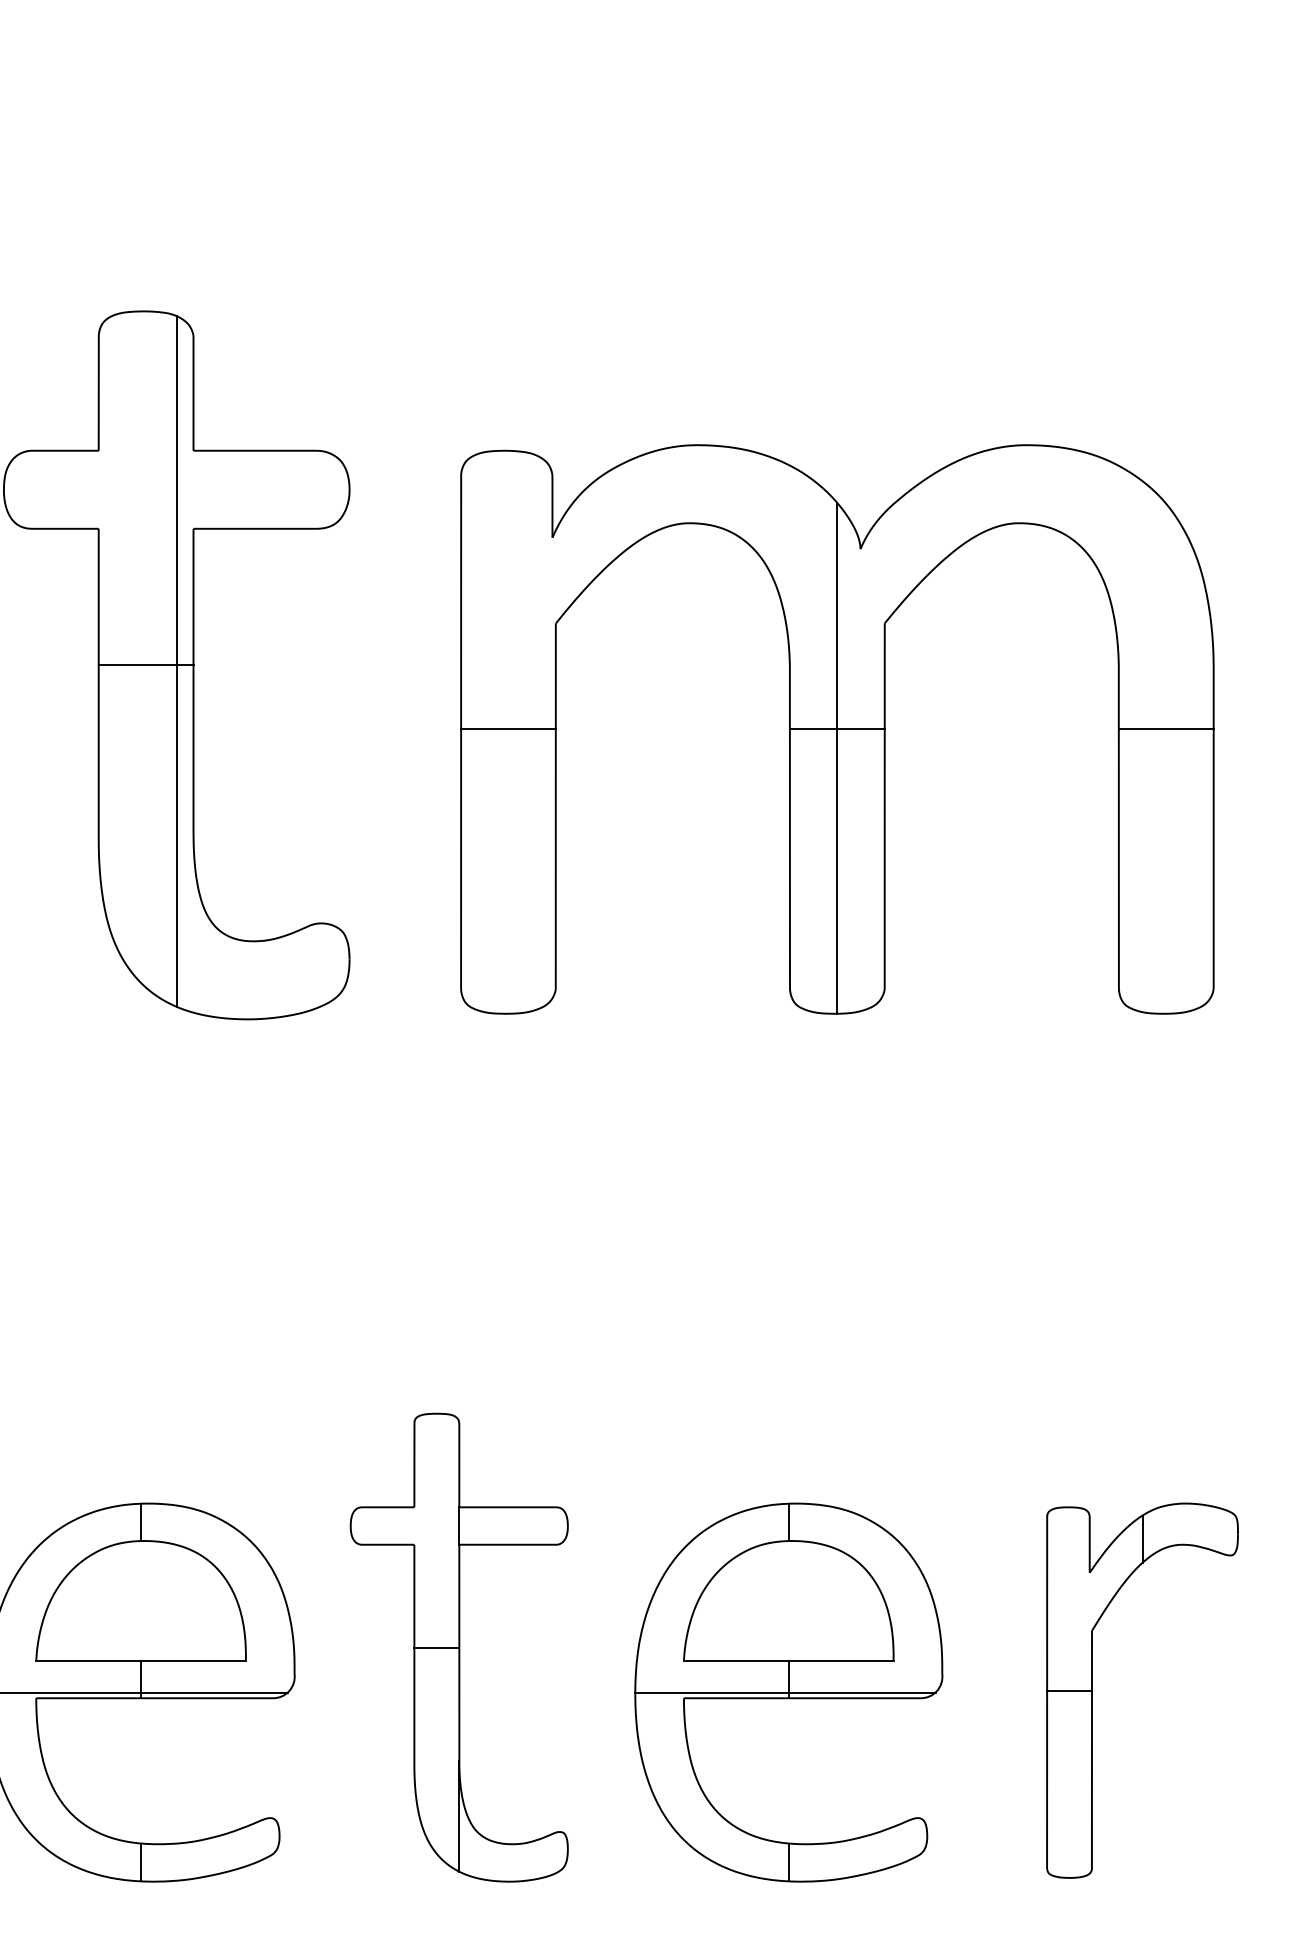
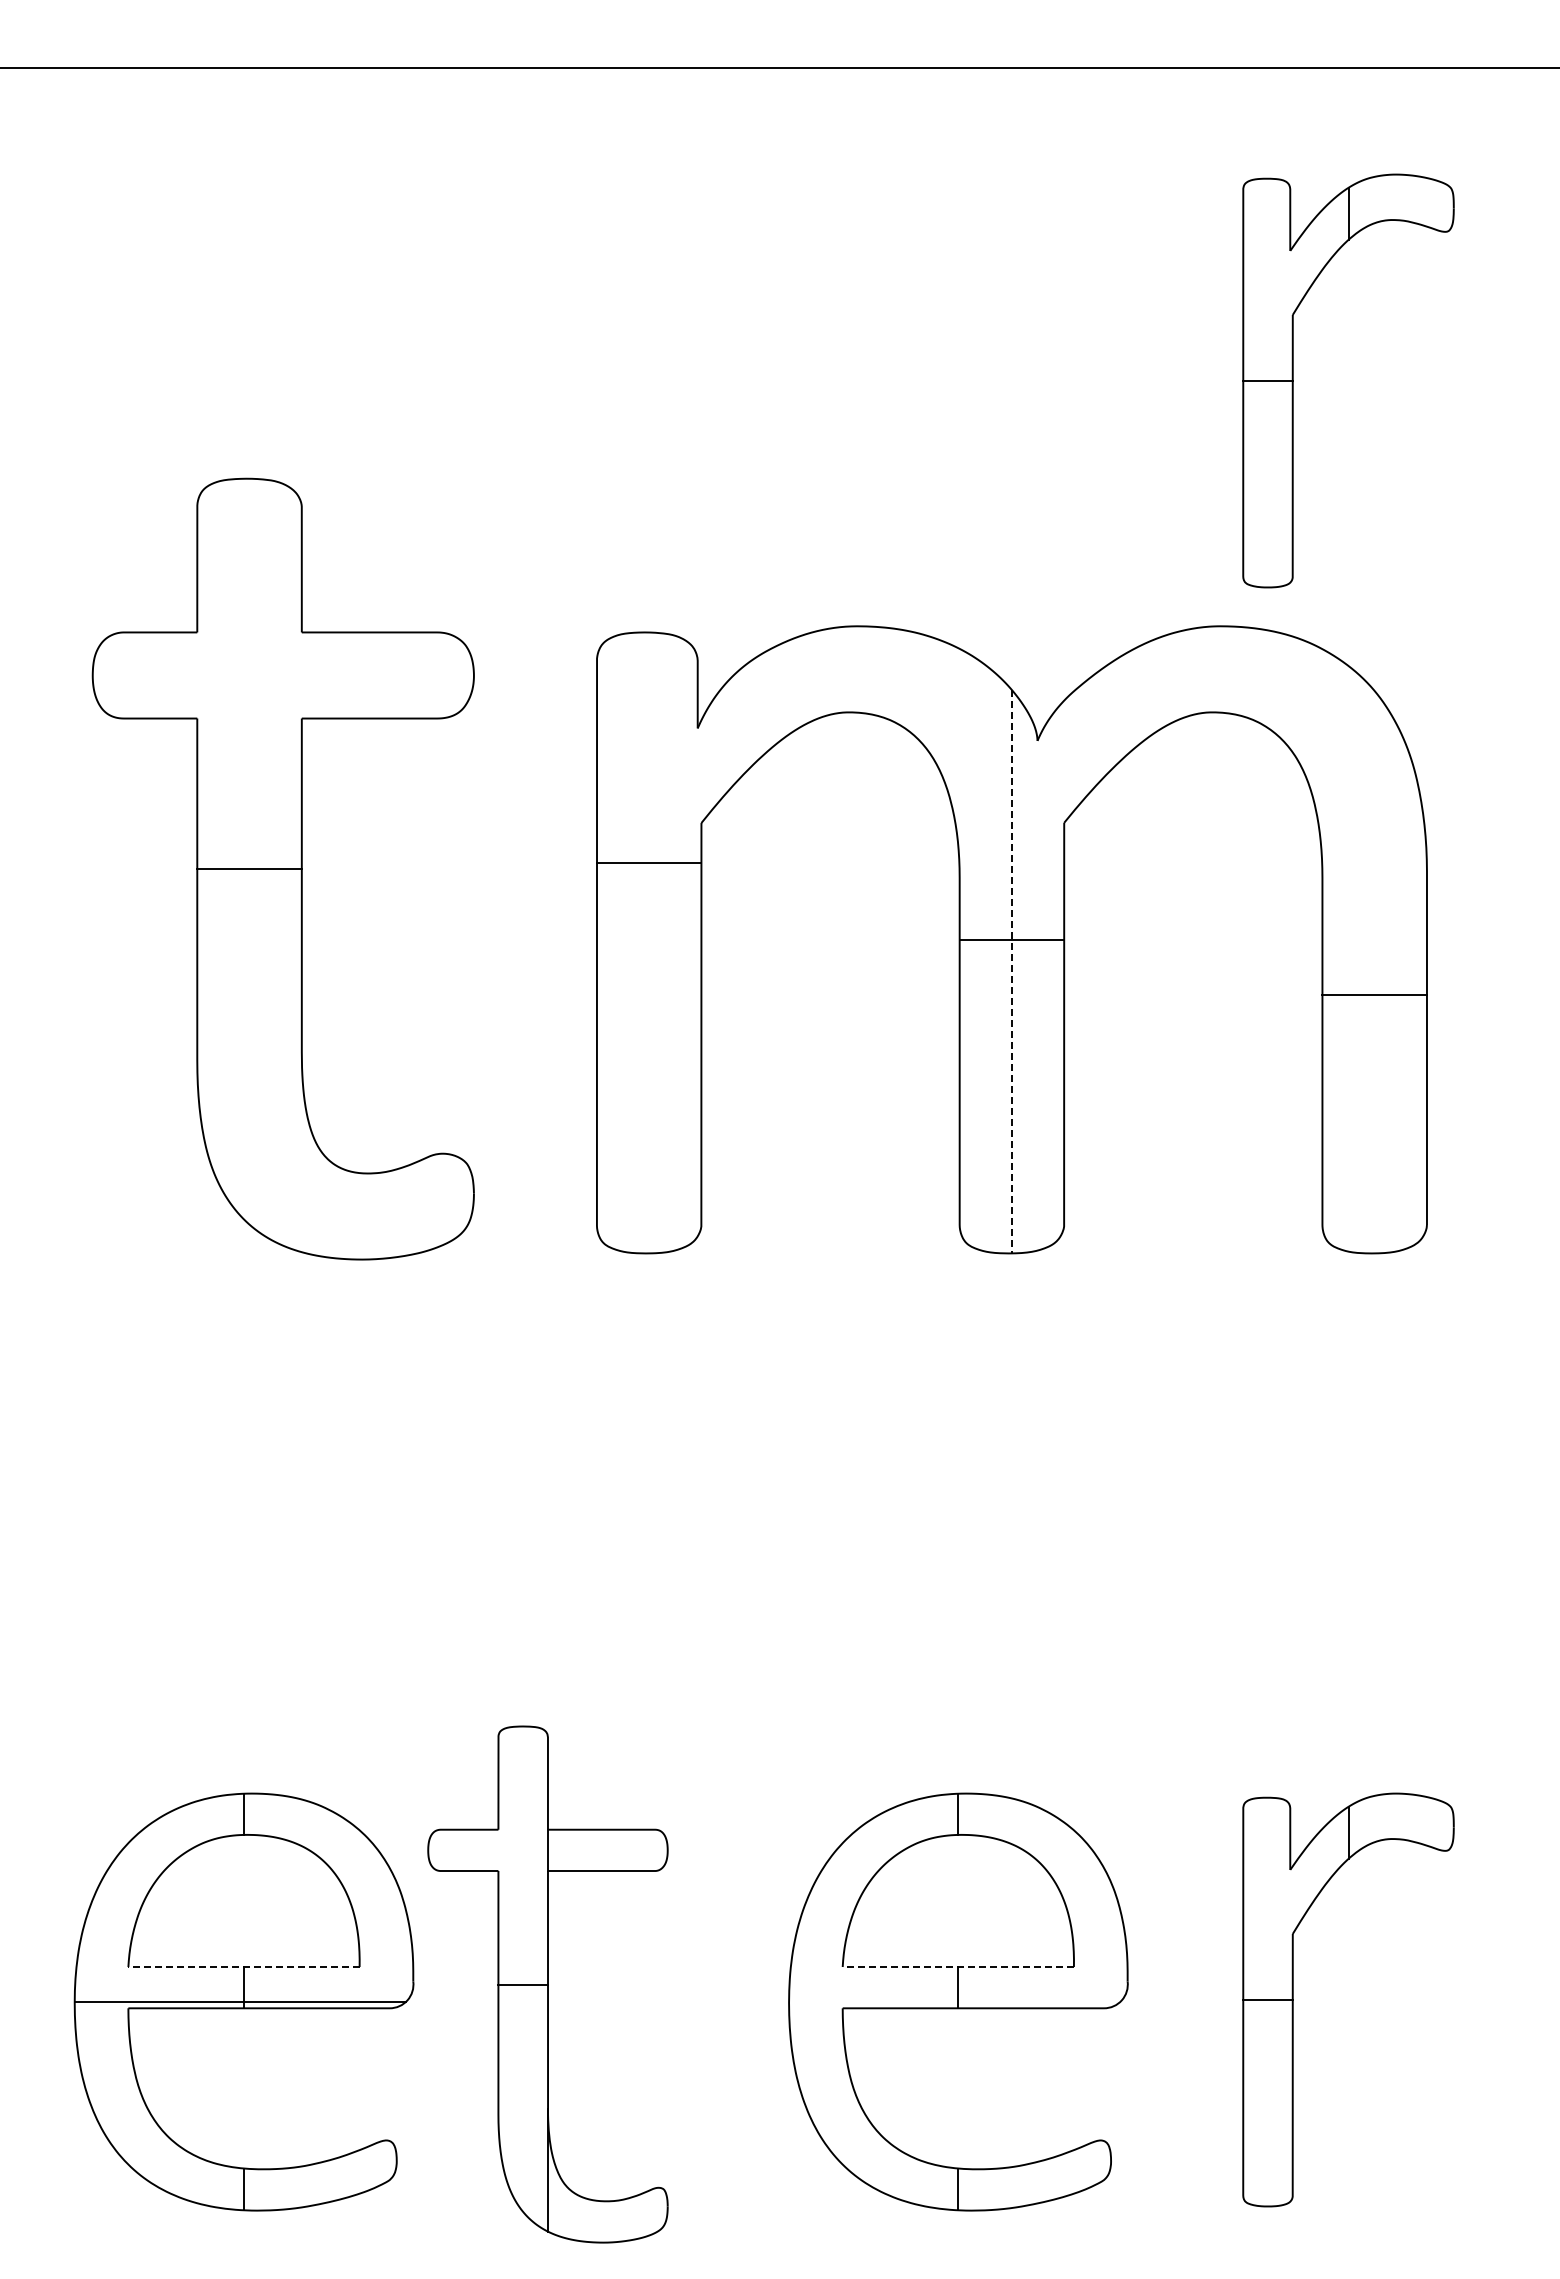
part: (1092, 222) -> (1293, 380), added
line: (176, 661) -> (283, 864), removed
line: (507, 729) -> (648, 862), moved
line: (1166, 729) -> (1374, 994), moved
line: (836, 758) -> (1011, 971), solid -> dashed
part: (458, 1647) -> (547, 1984), moved
line: (141, 1661) -> (244, 1967), solid -> dashed
line: (788, 1661) -> (958, 1967), solid -> dashed
line: (785, 1692) -> (954, 2002), removed

